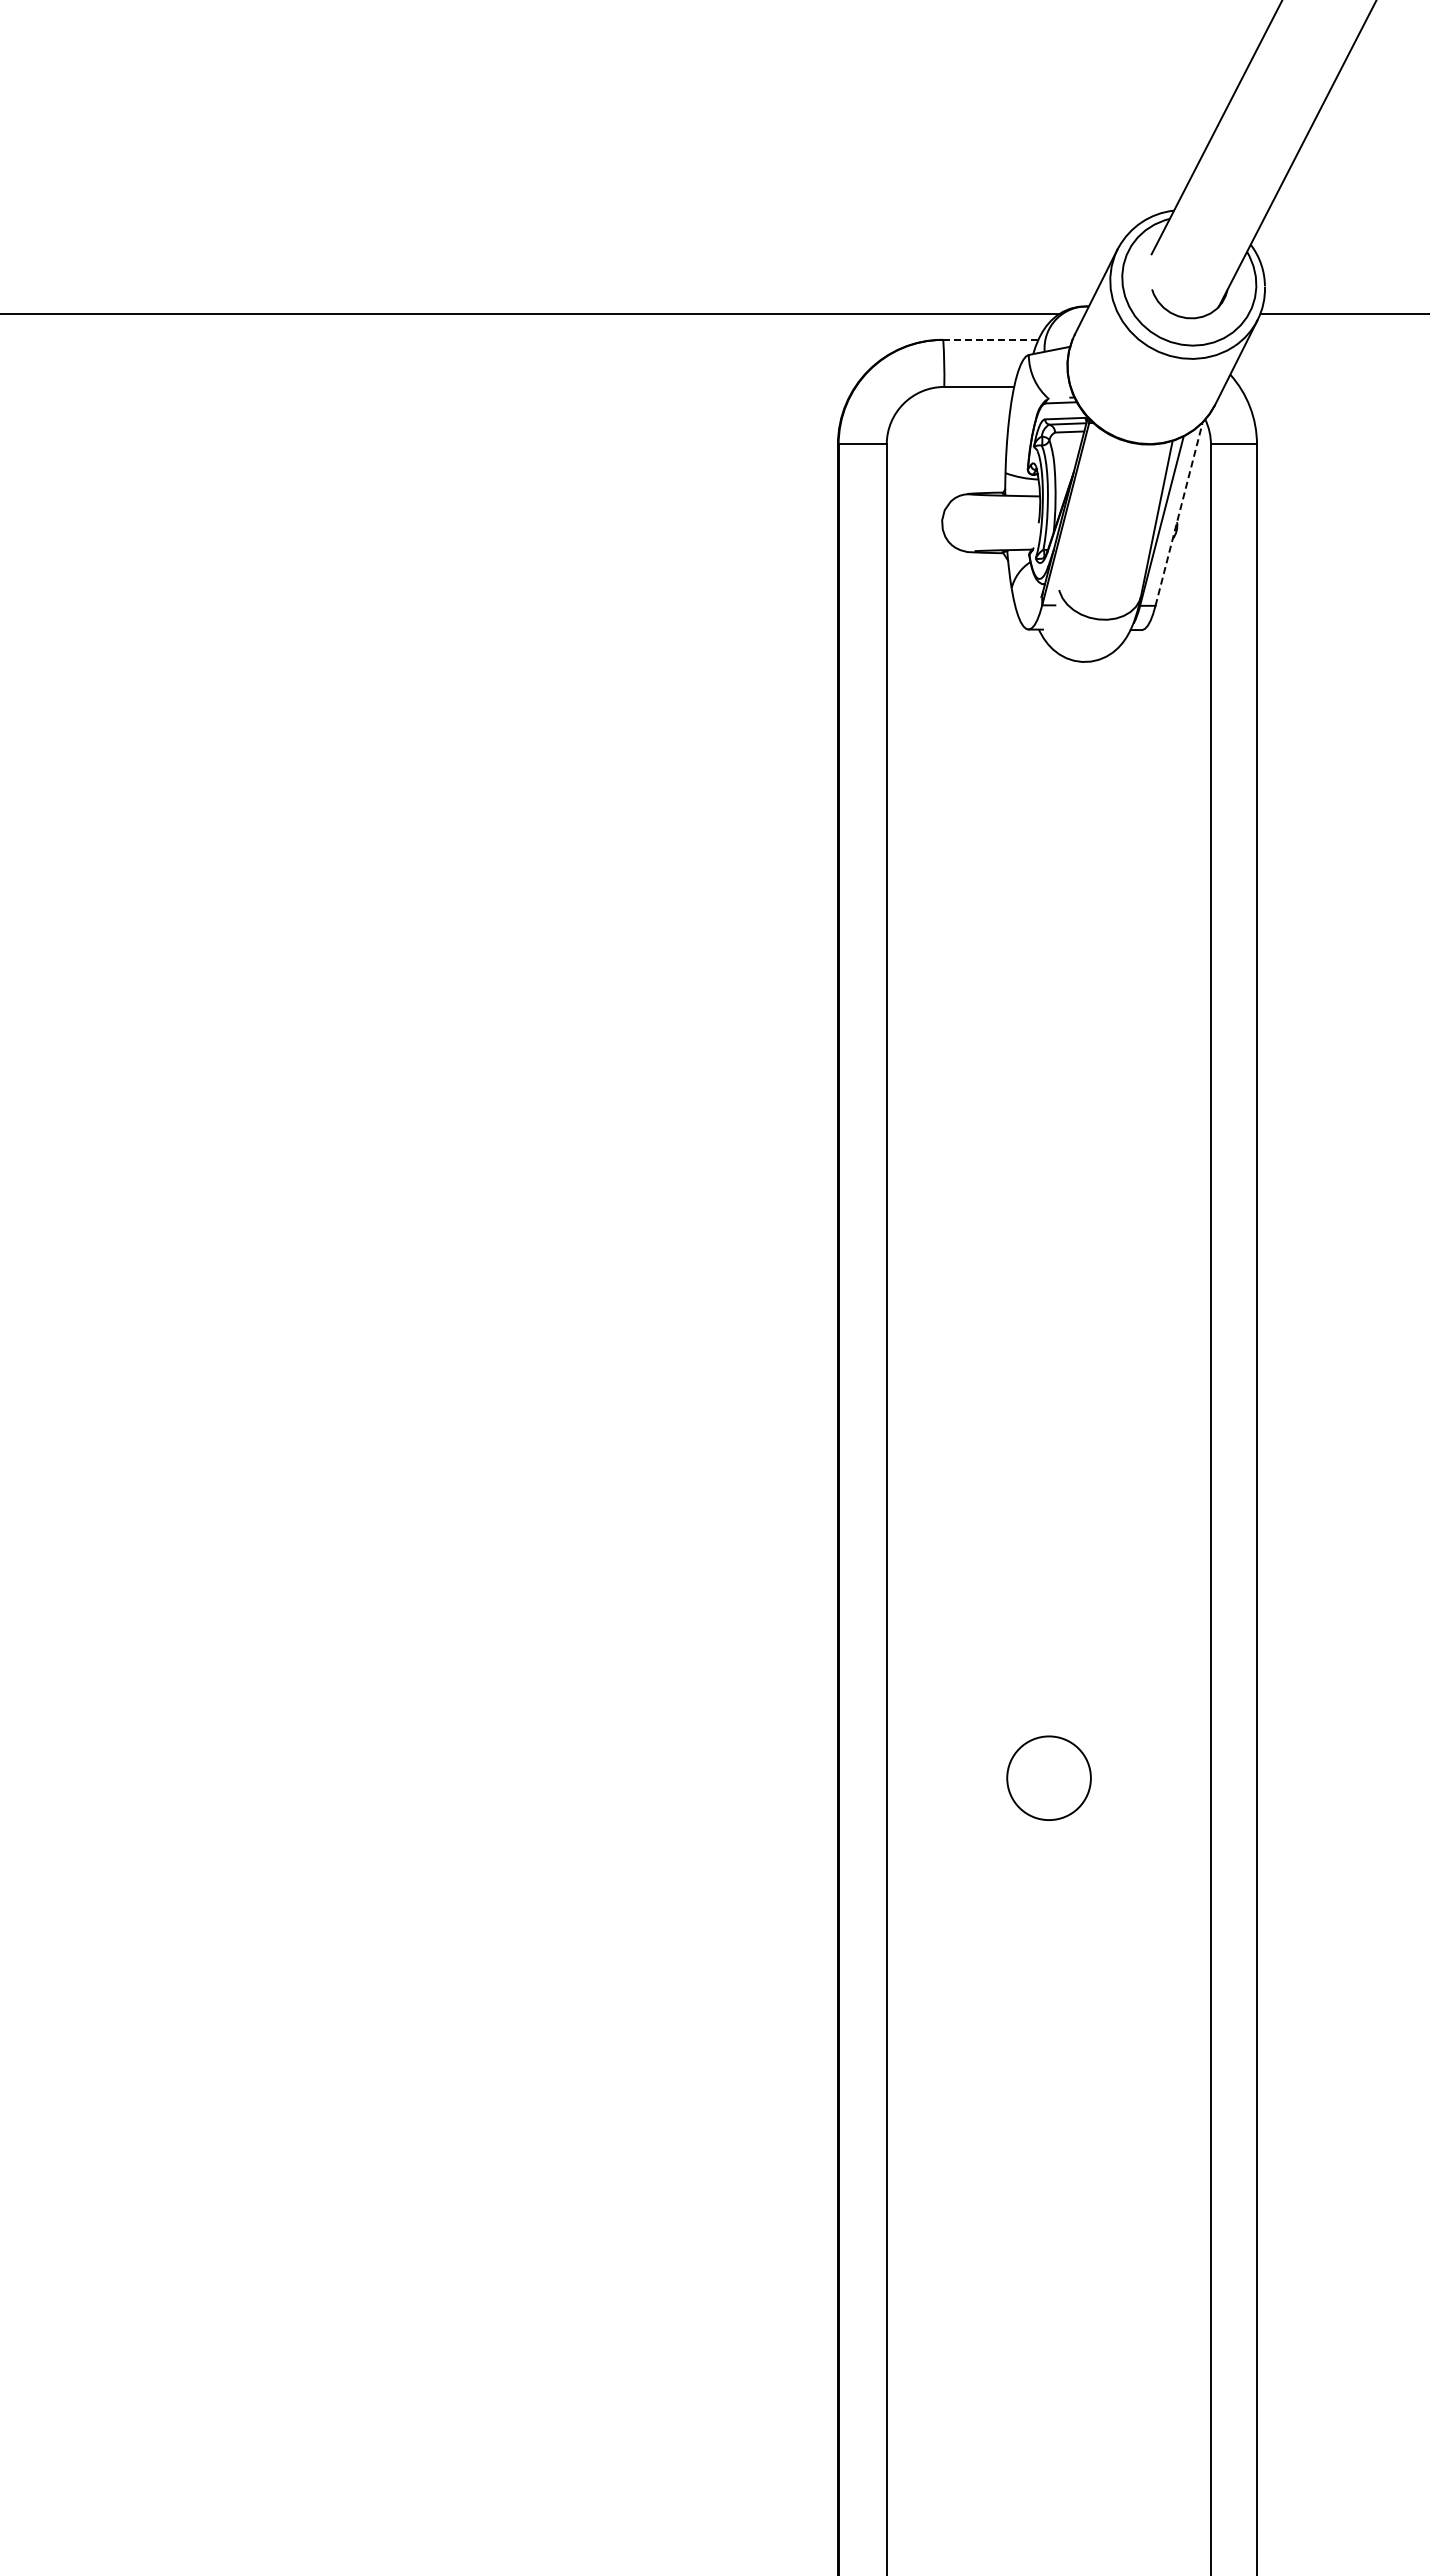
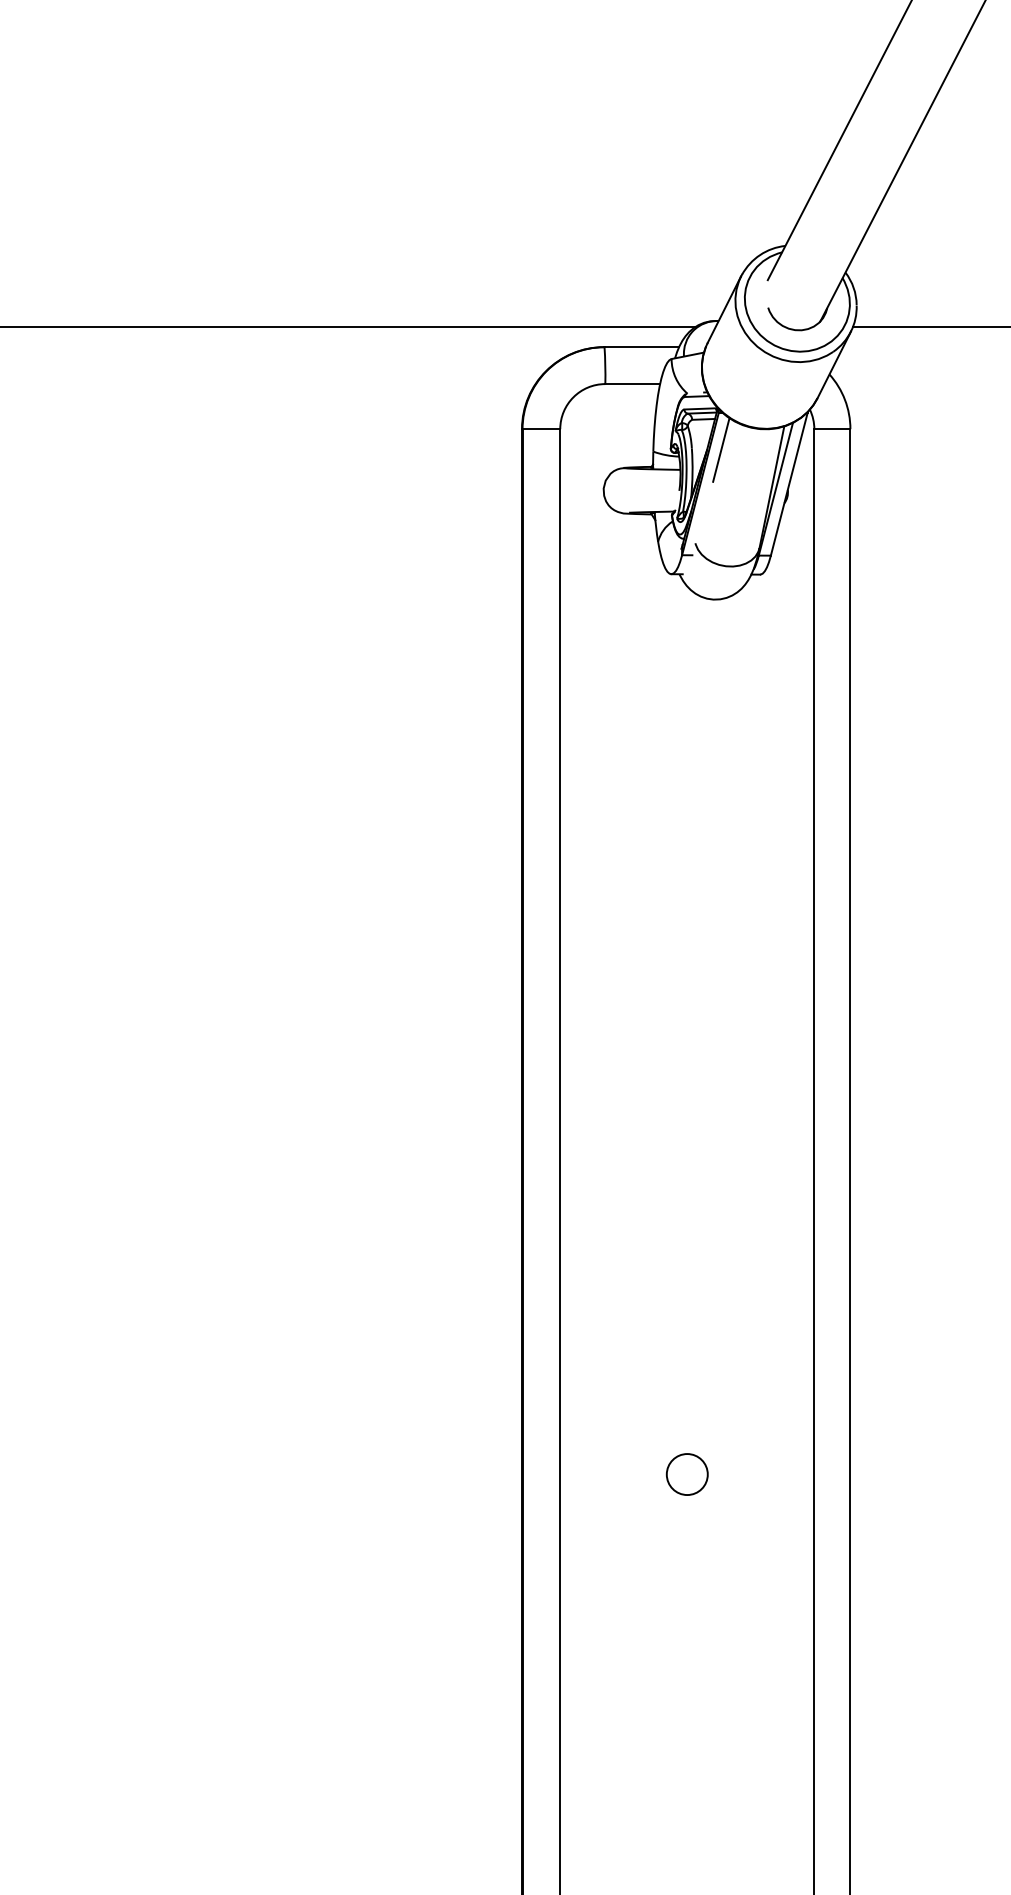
line: (990, 339) -> (641, 346), dashed -> solid
line: (1091, 470) -> (720, 449), added
line: (1178, 514) -> (788, 484), dashed -> solid
circle: (1048, 1778) -> (687, 1474), size x0.62

